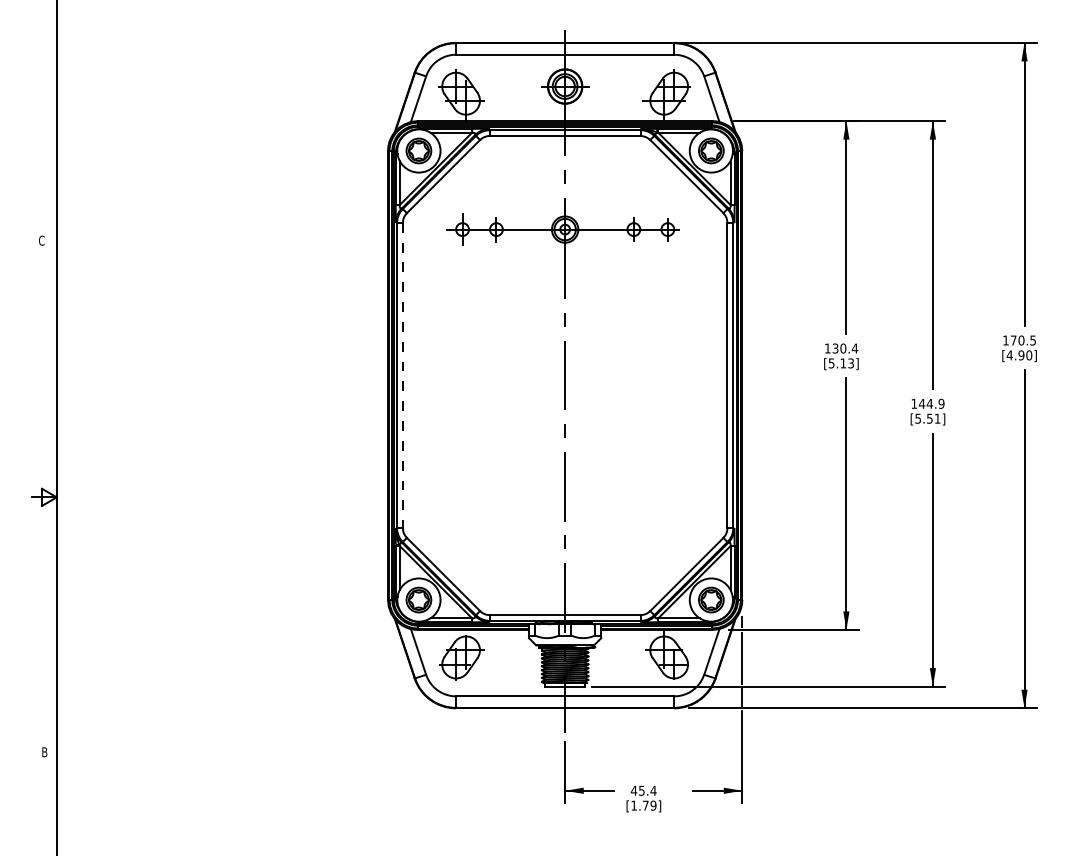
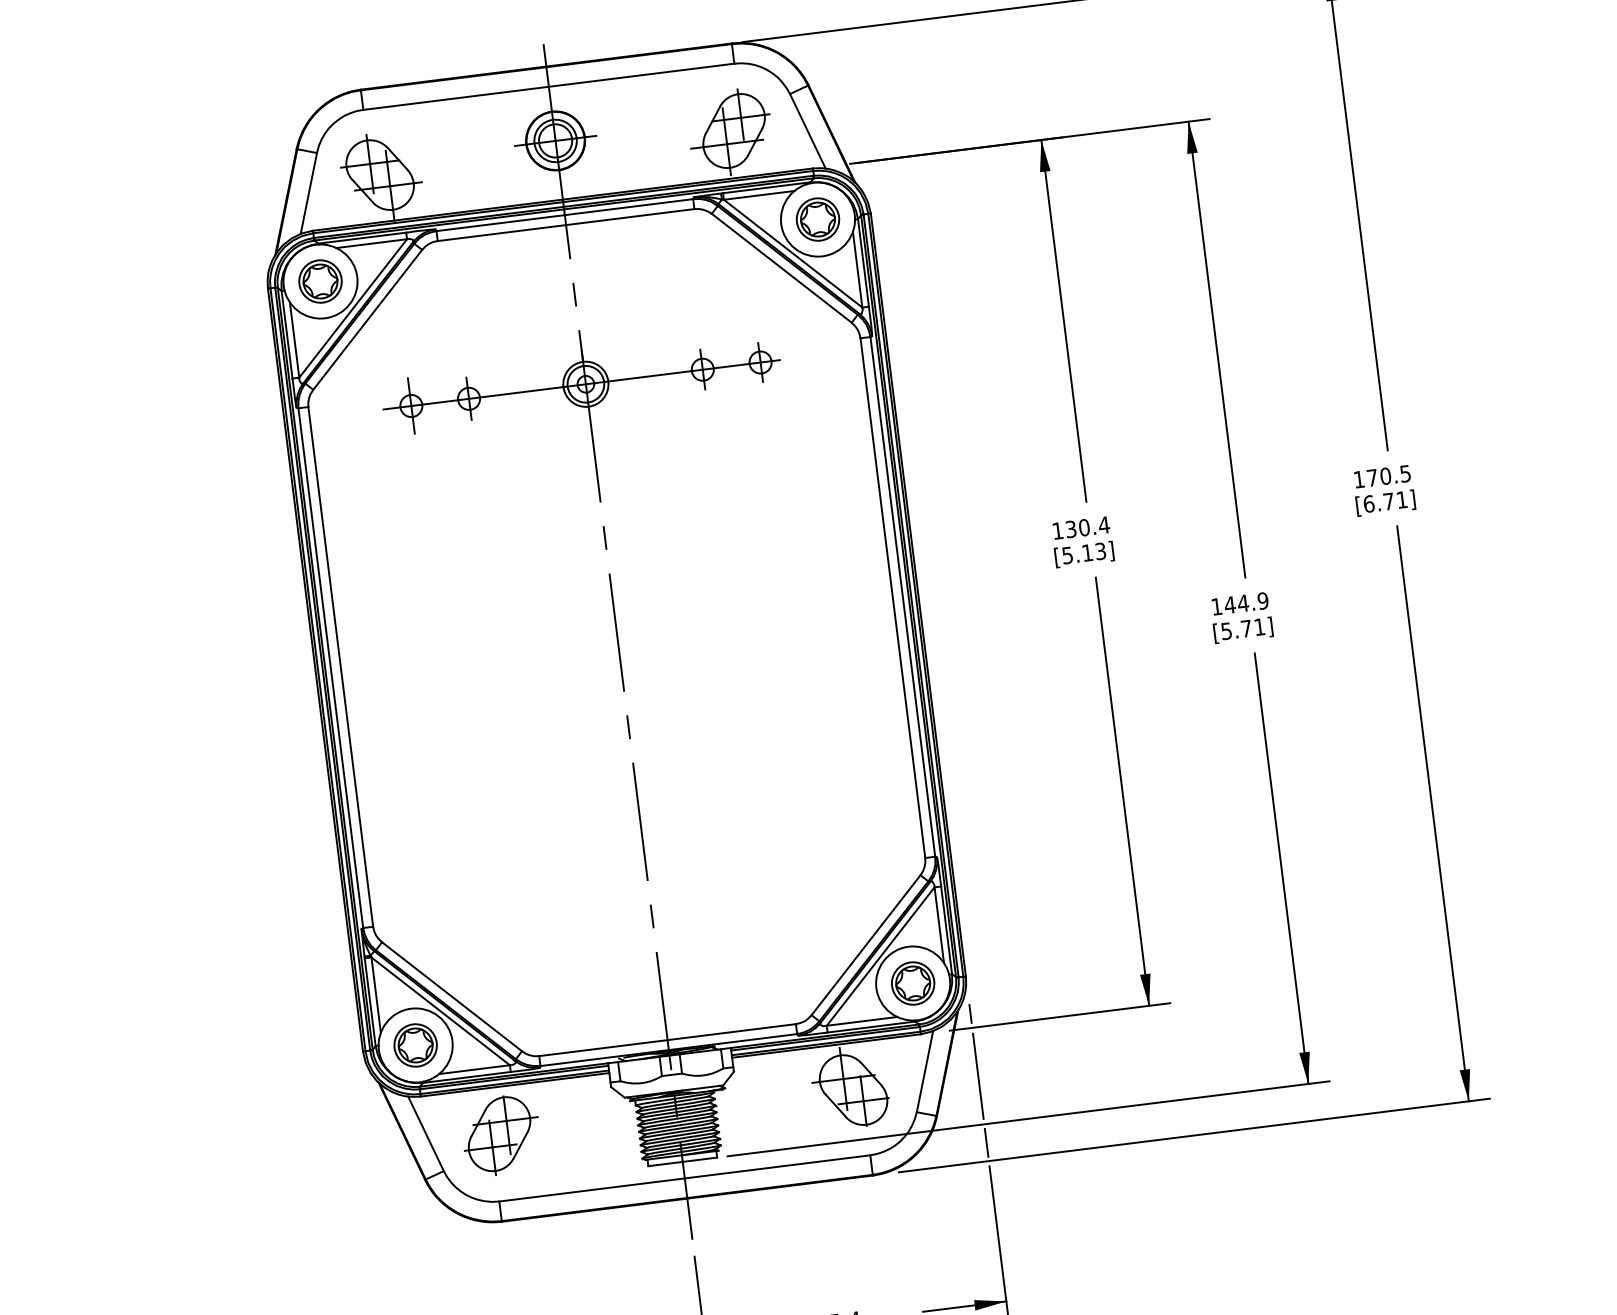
text: (1019, 355) -> (1385, 502), [4.90] -> [6.71]
line: (402, 375) -> (340, 666), dashed -> solid
text: (929, 418) -> (1245, 628), [5.51] -> [5.71]

